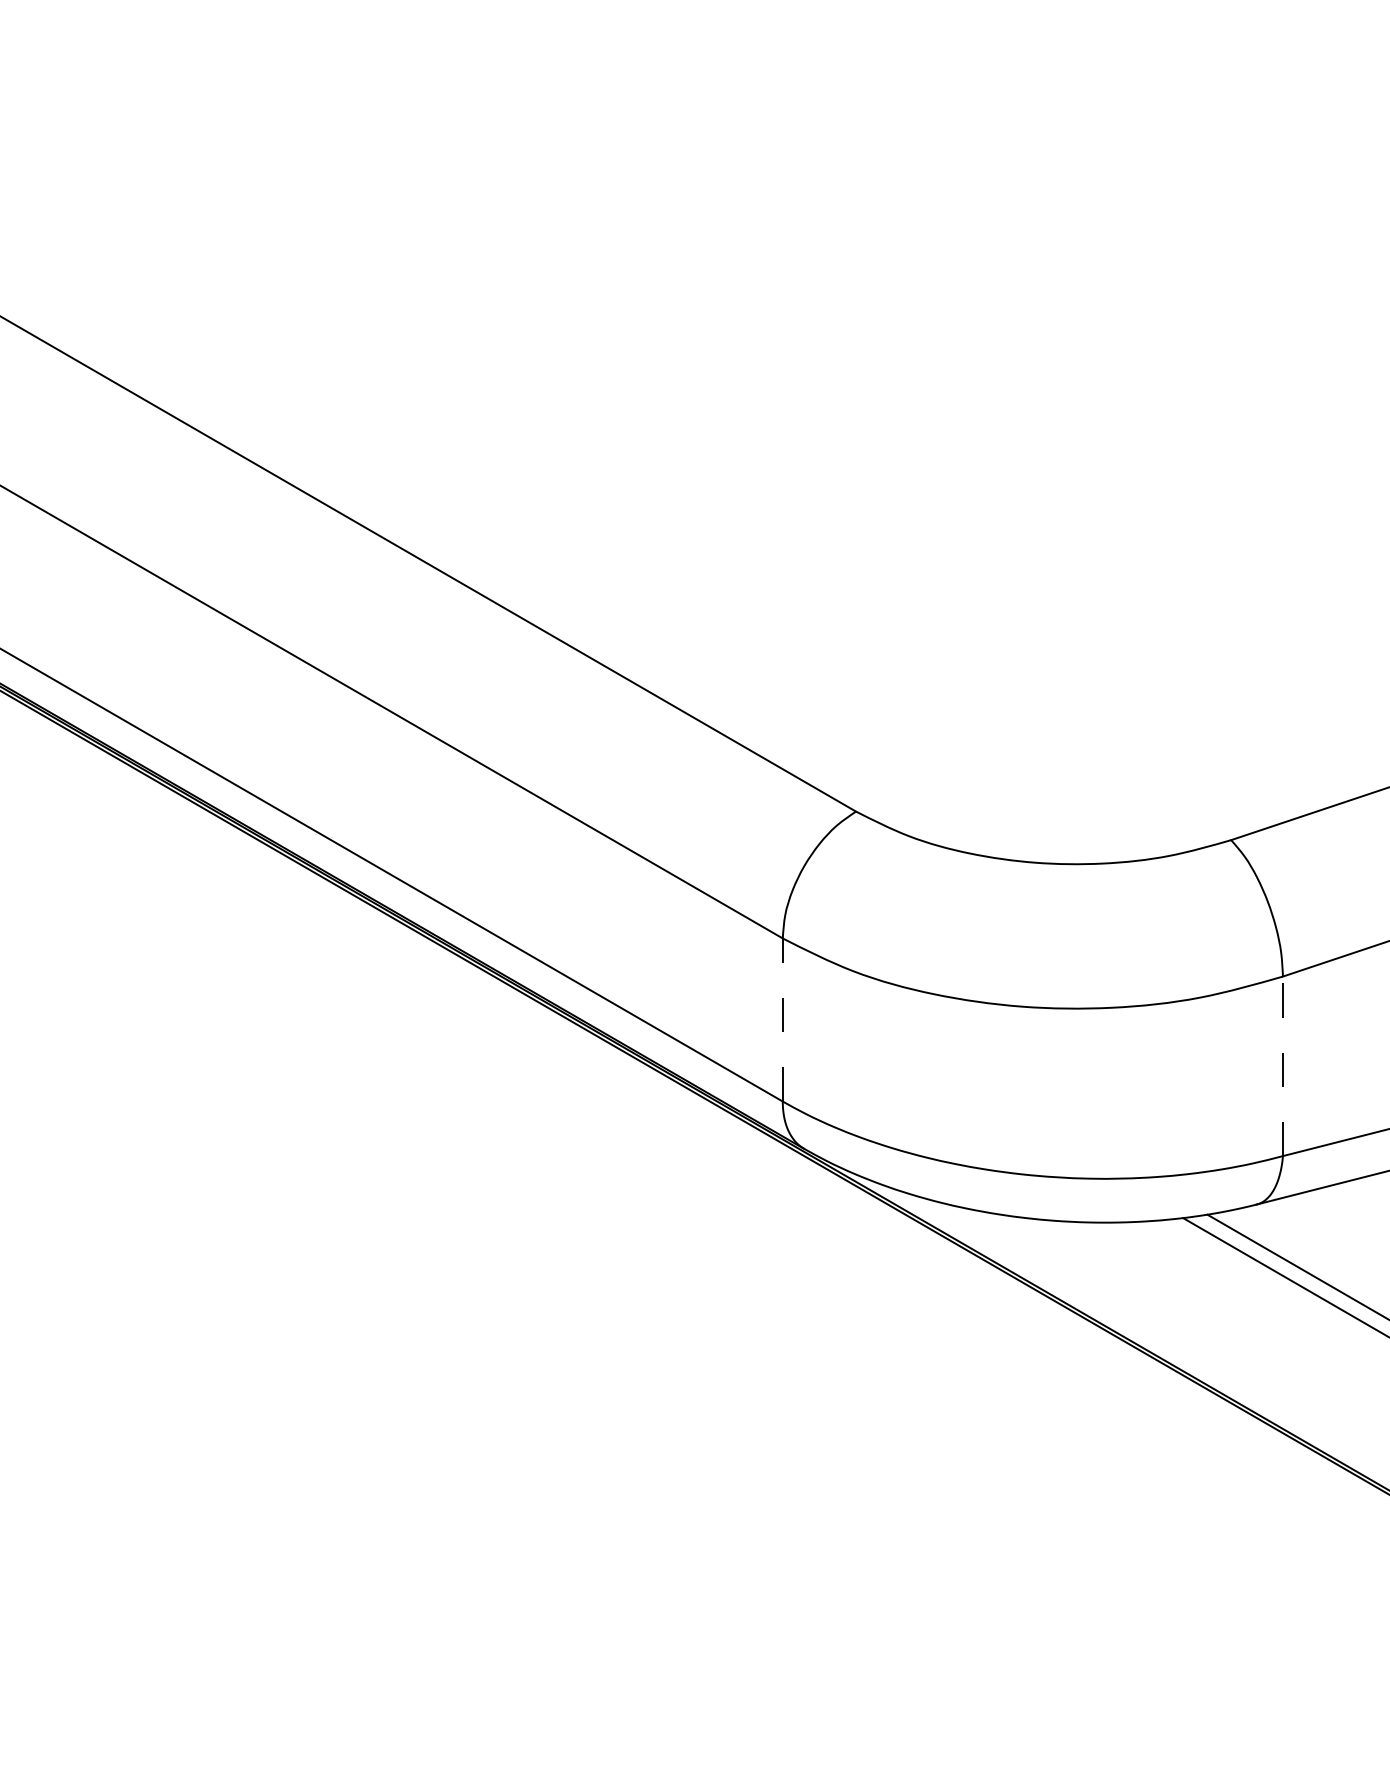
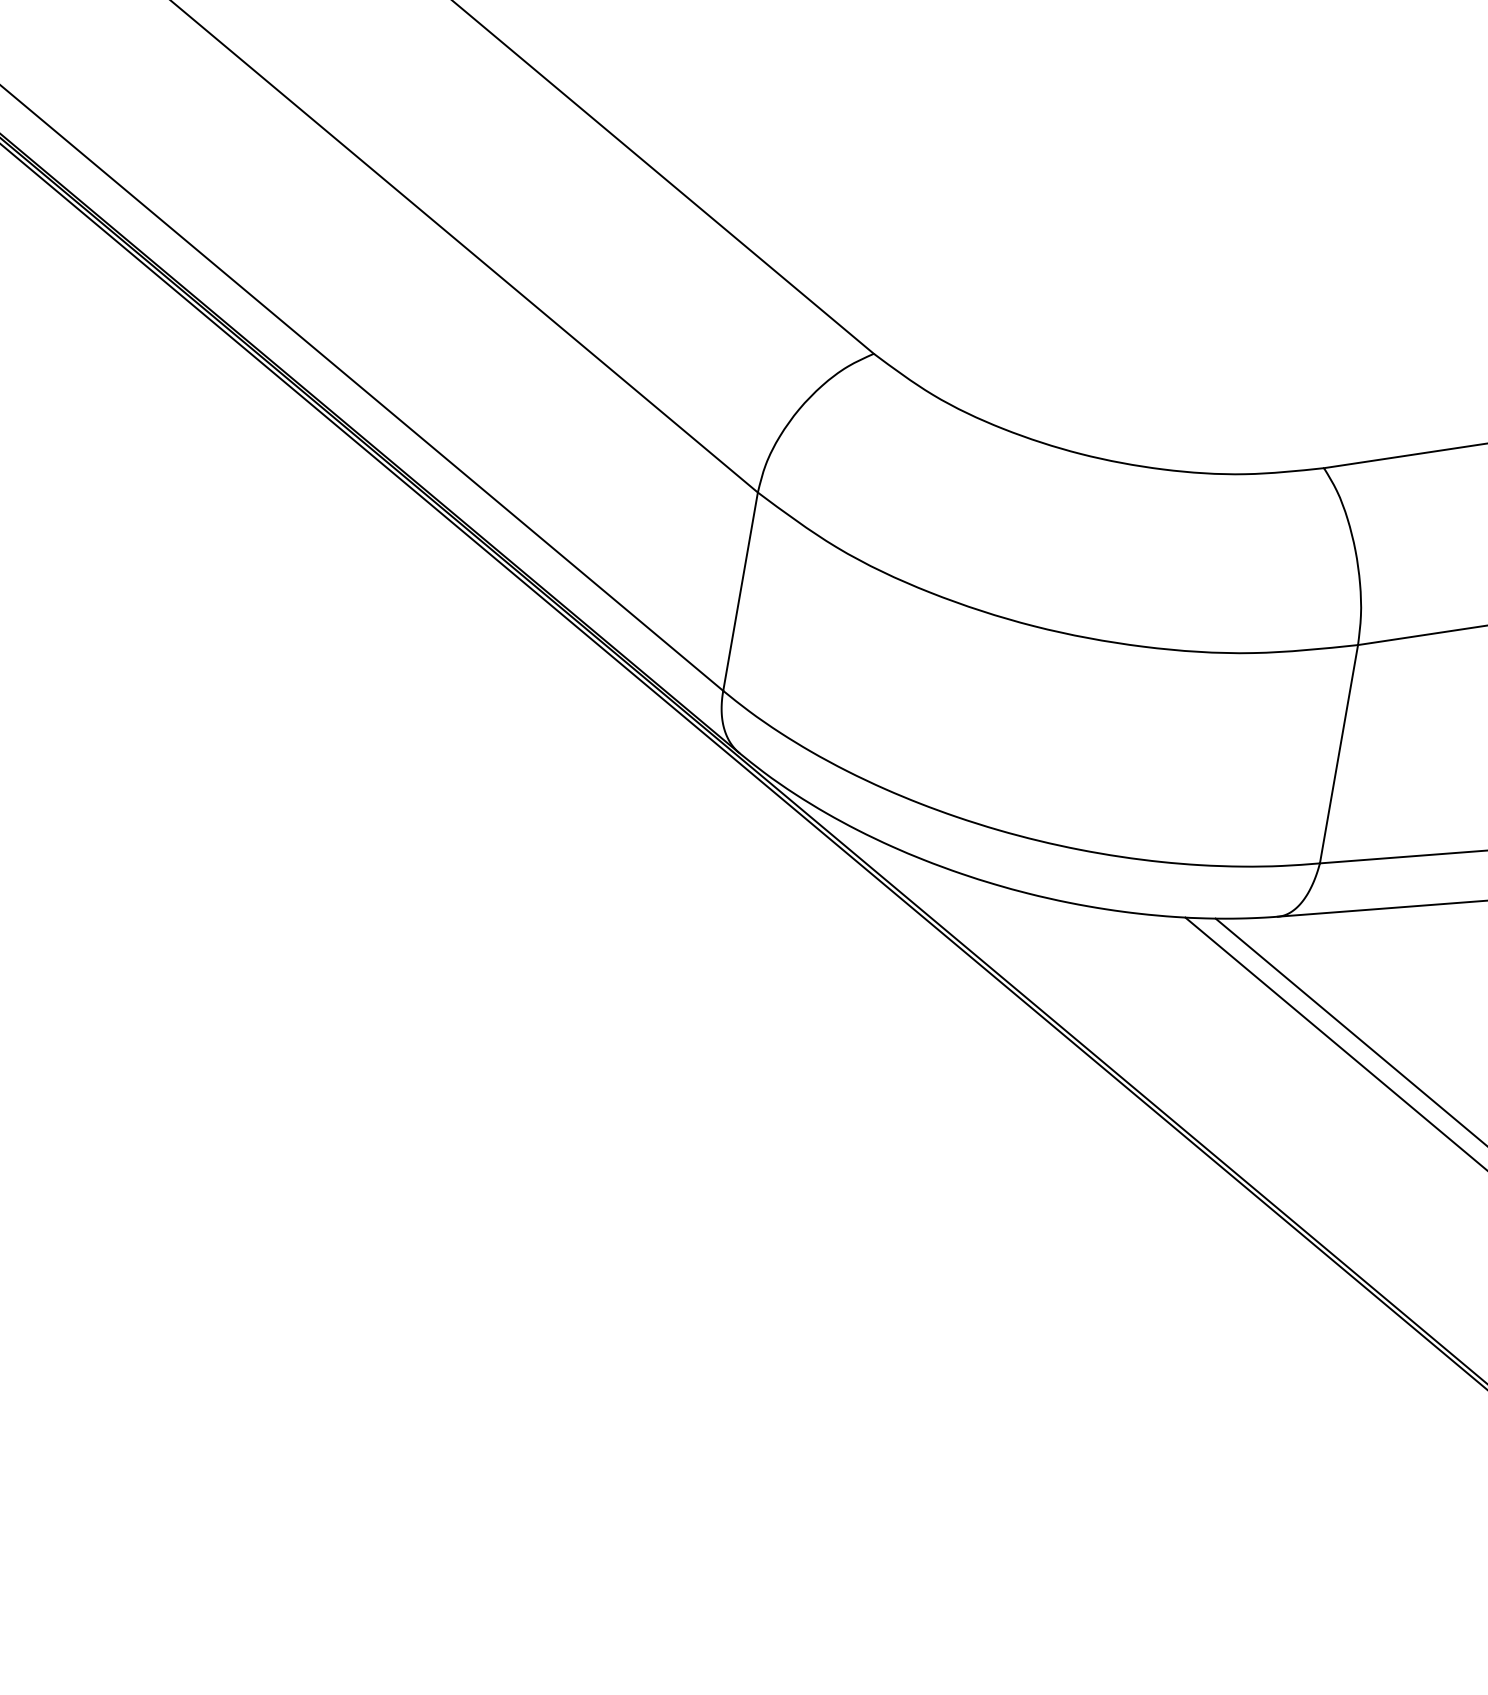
line: (782, 1020) -> (740, 592), dashed -> solid
line: (1282, 1066) -> (1338, 754), dashed -> solid

